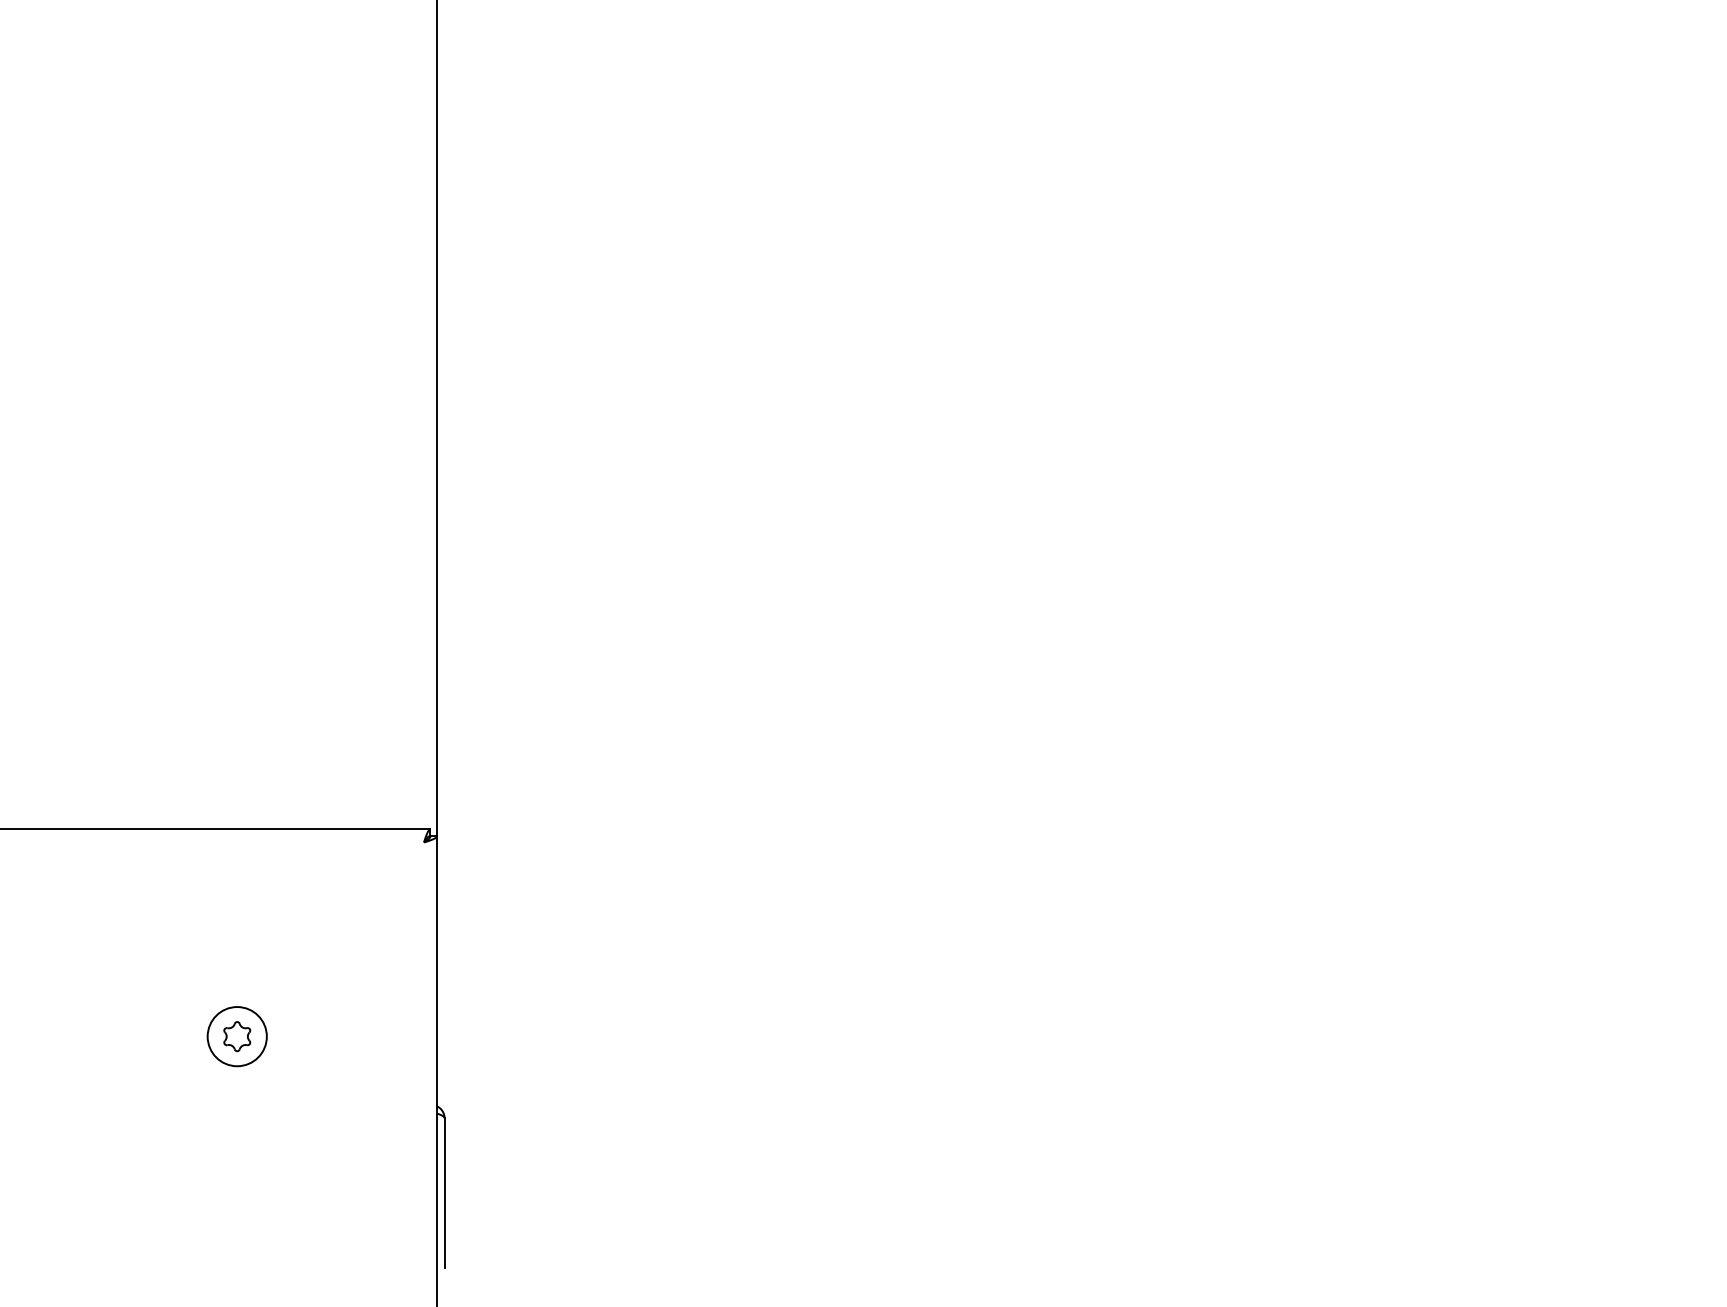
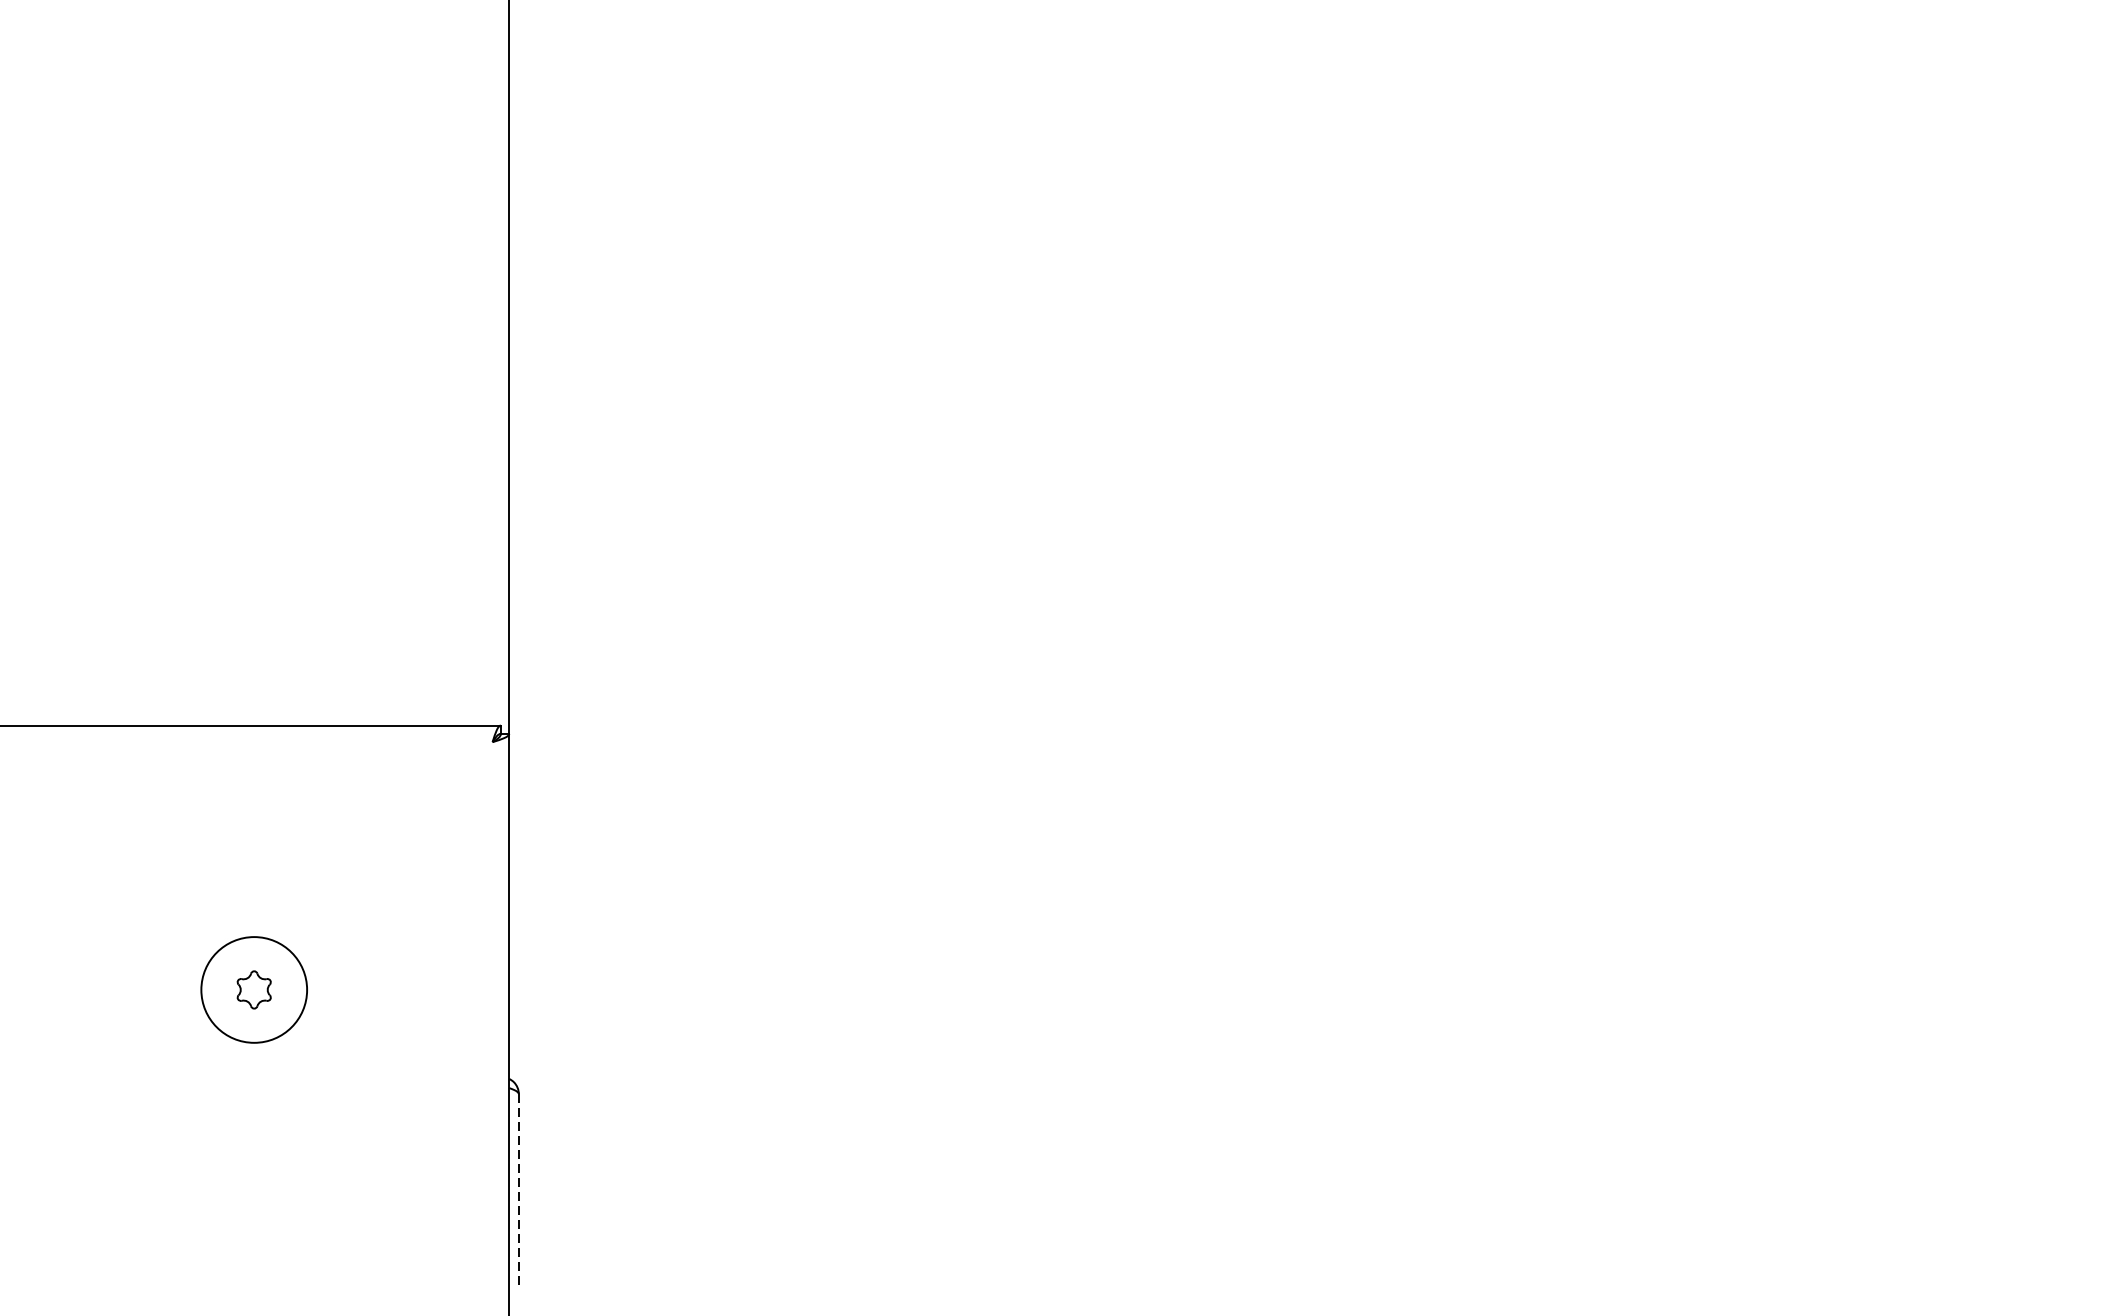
circle: (236, 1036) -> (253, 989), size x1.4
line: (444, 1193) -> (518, 1190), solid -> dashed

